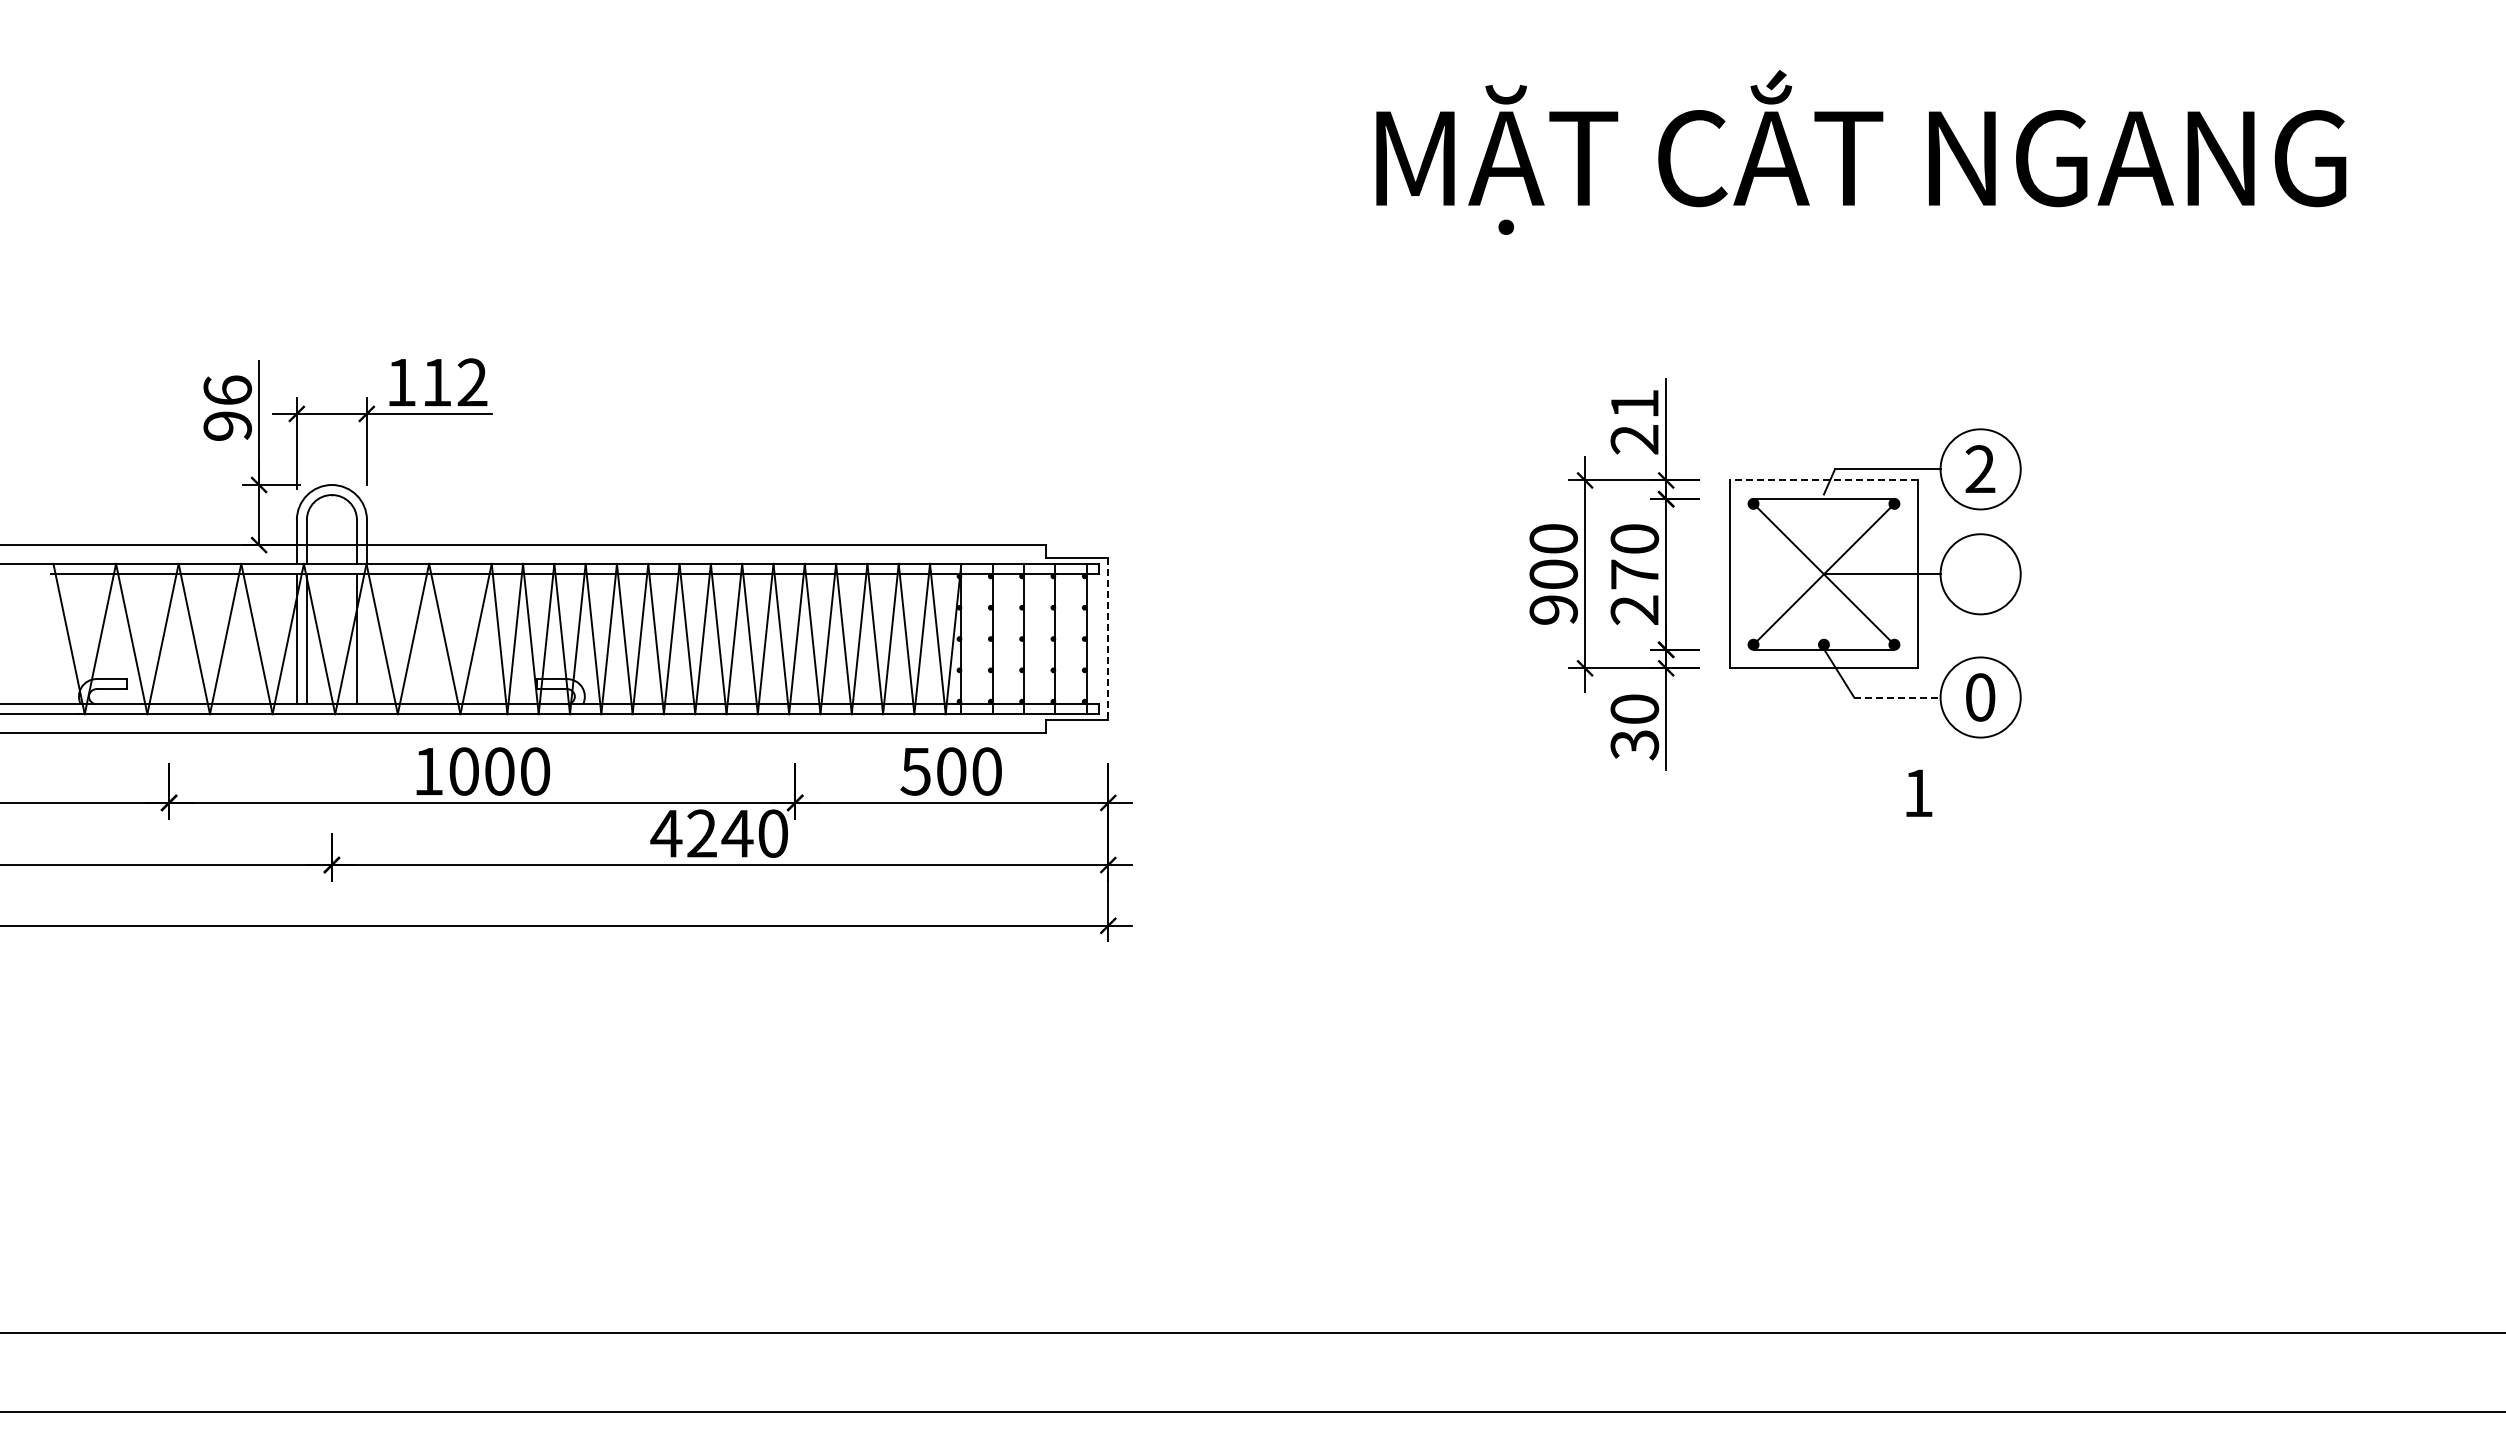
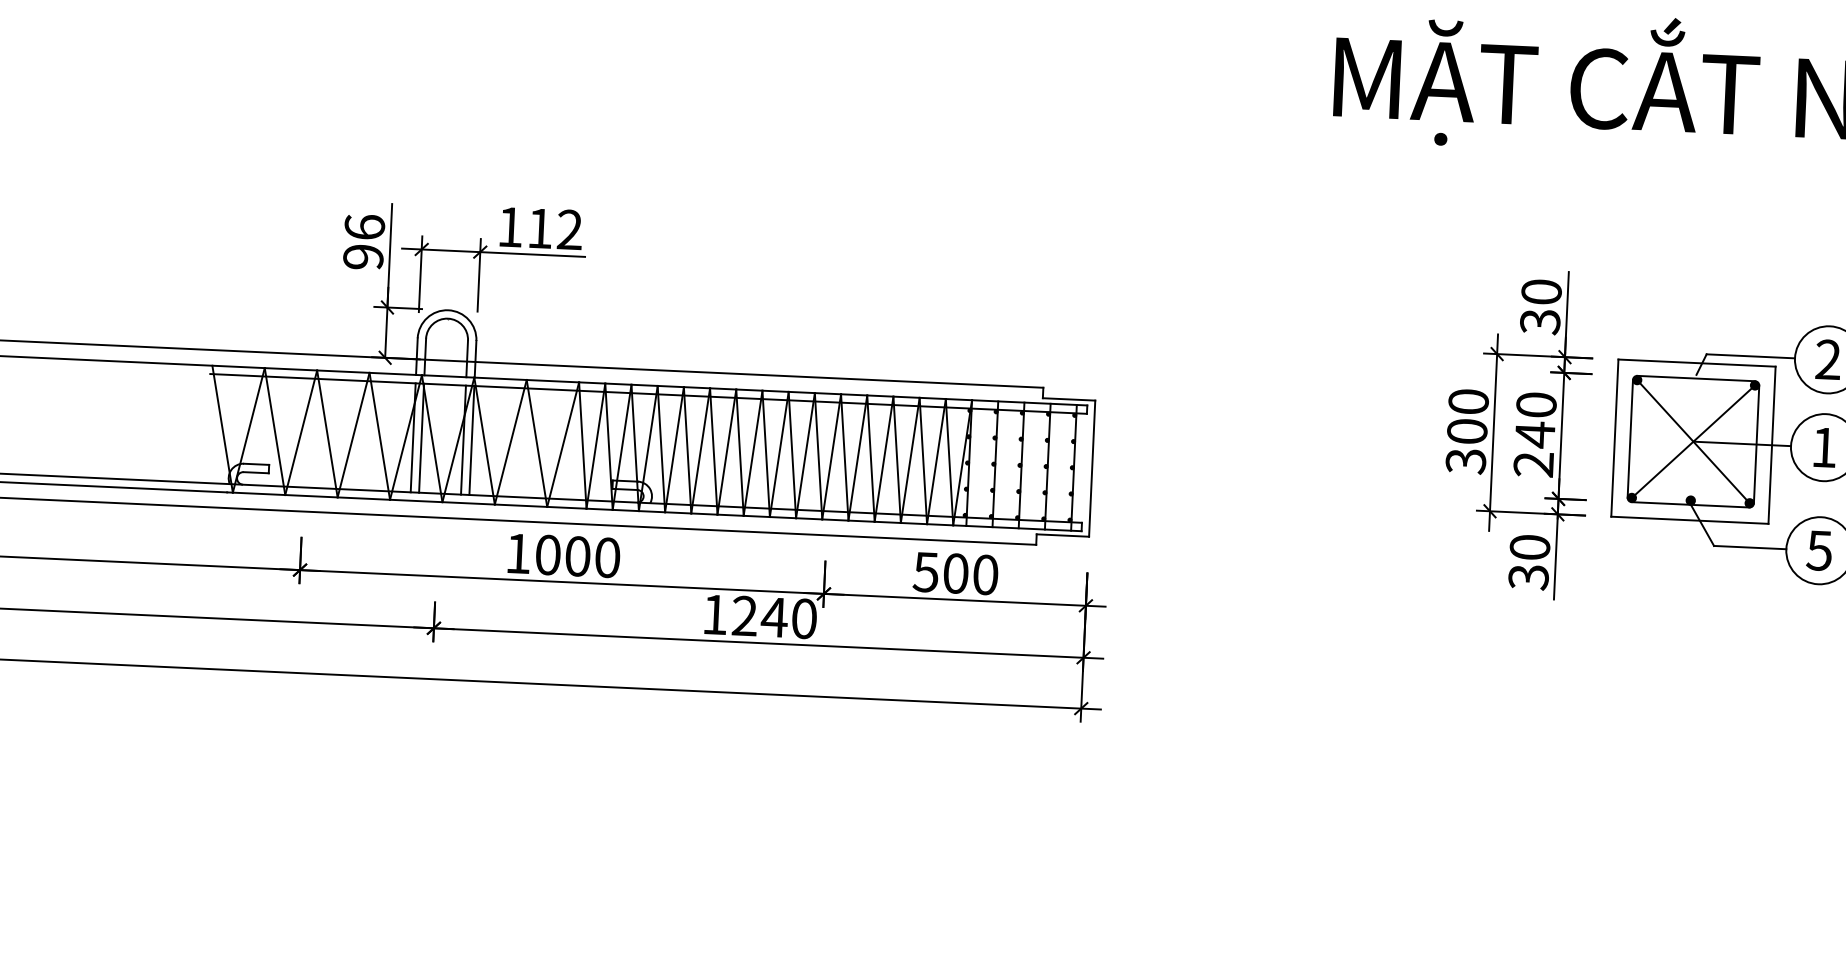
text: (1634, 422) -> (1540, 307), 21 -> 30
line: (1823, 480) -> (1696, 363), dashed -> solid
line: (1748, 573) -> (1630, 438), added
line: (1899, 573) -> (1756, 443), added
text: (1634, 574) -> (1534, 434), 270 -> 240
text: (1553, 610) -> (1465, 461), 900 -> 300
line: (366, 638) -> (471, 440), added
line: (1108, 639) -> (1092, 469), dashed -> solid
line: (1897, 697) -> (1750, 547), dashed -> solid
text: (1979, 697) -> (1818, 550), 0 -> 5
text: (1919, 792) -> (1825, 447), moved
text: (666, 833) -> (715, 614), 4240 -> 1240

